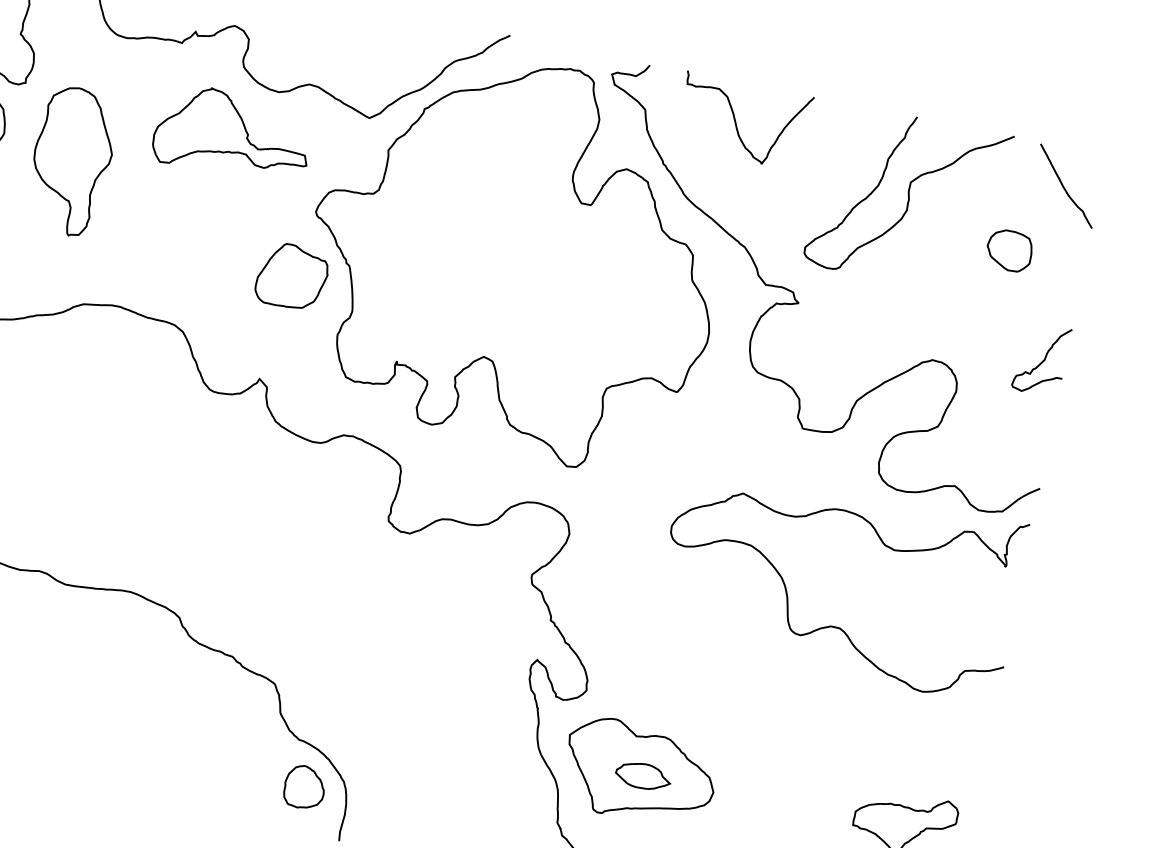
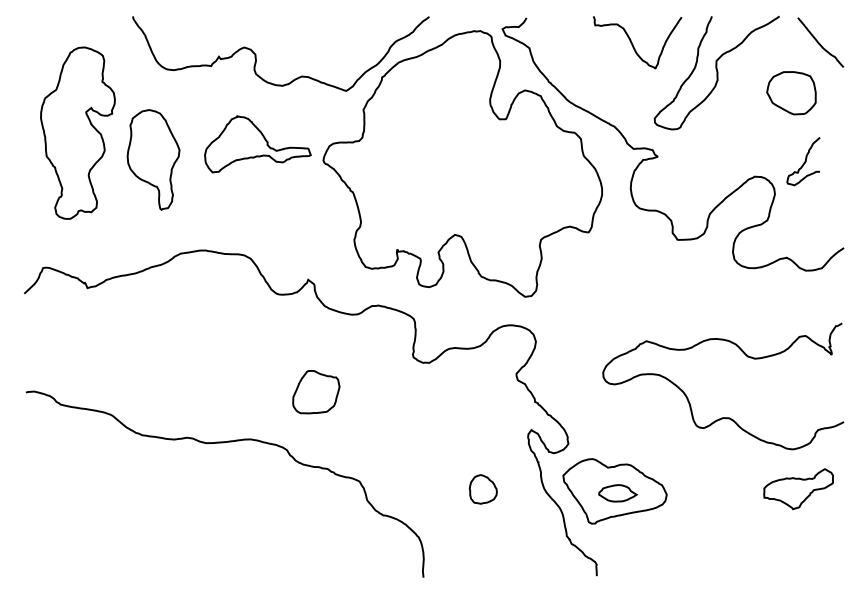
curve: (737, 122) -> (633, 44), moved
part: (232, 134) -> (257, 144), moved
part: (1009, 250) -> (791, 93), size x1.6
part: (292, 277) -> (316, 392), moved
curve: (1042, 359) -> (804, 161), moved
curve: (831, 625) -> (723, 417), moved
part: (303, 787) -> (482, 489), moved

